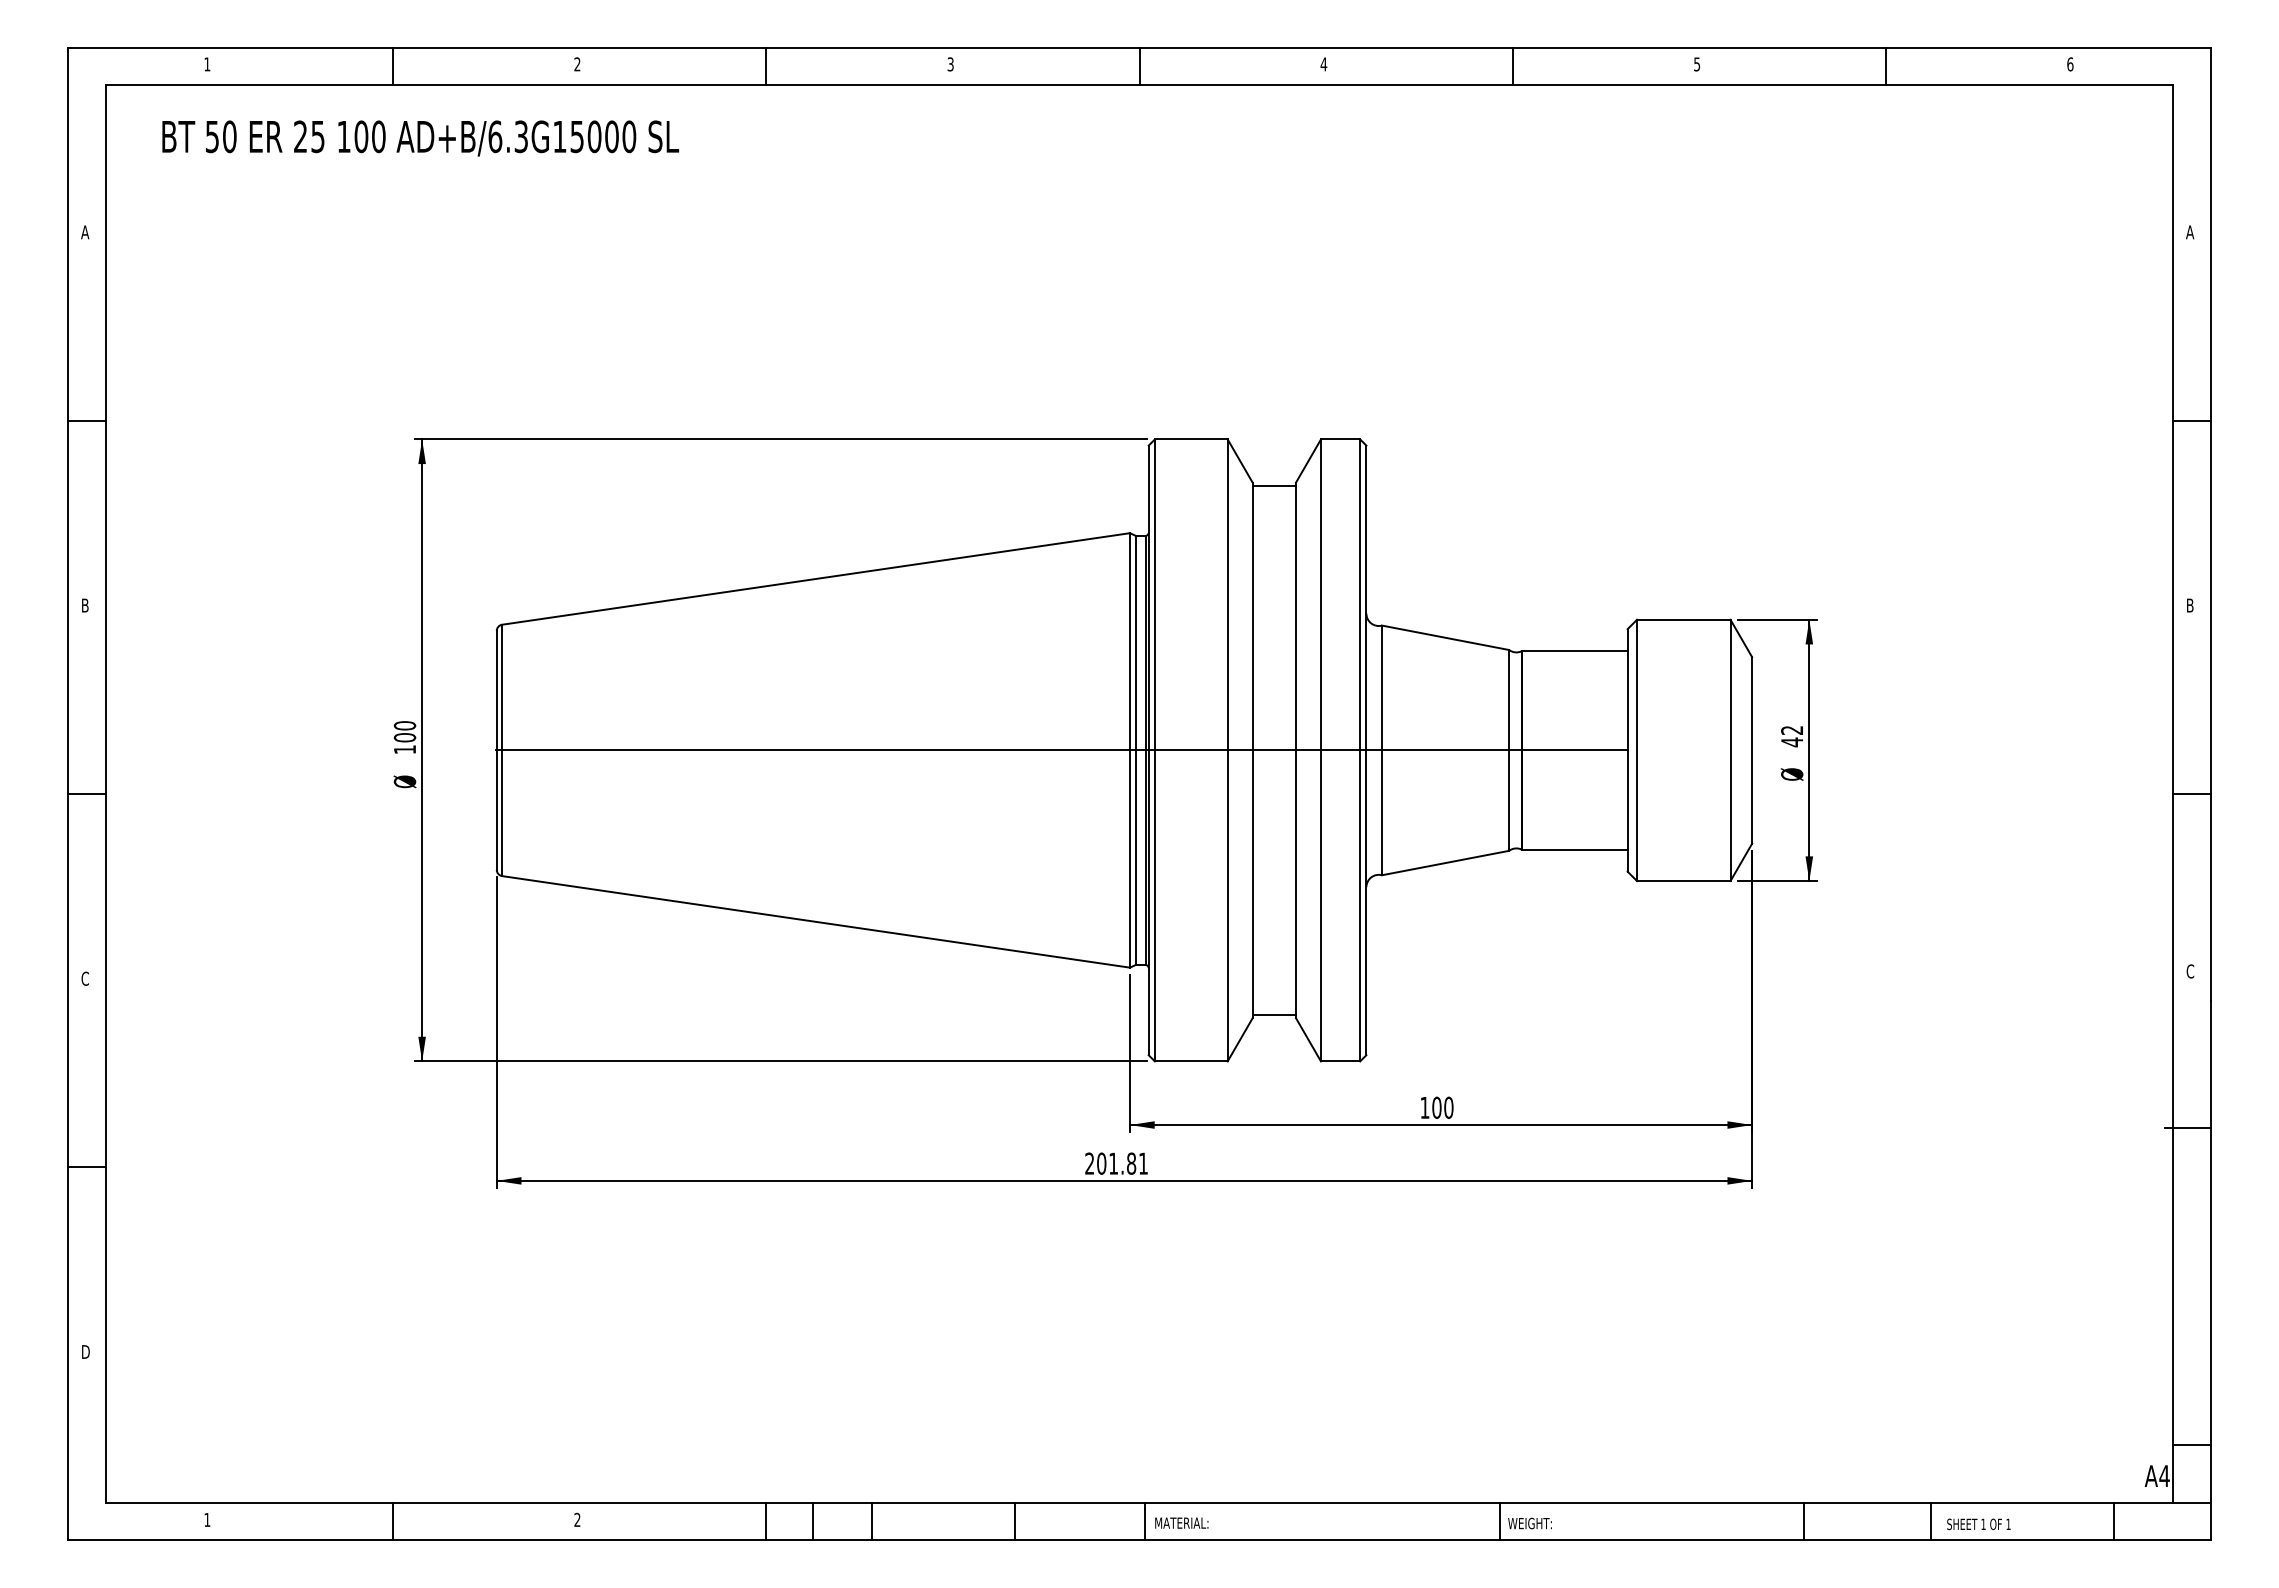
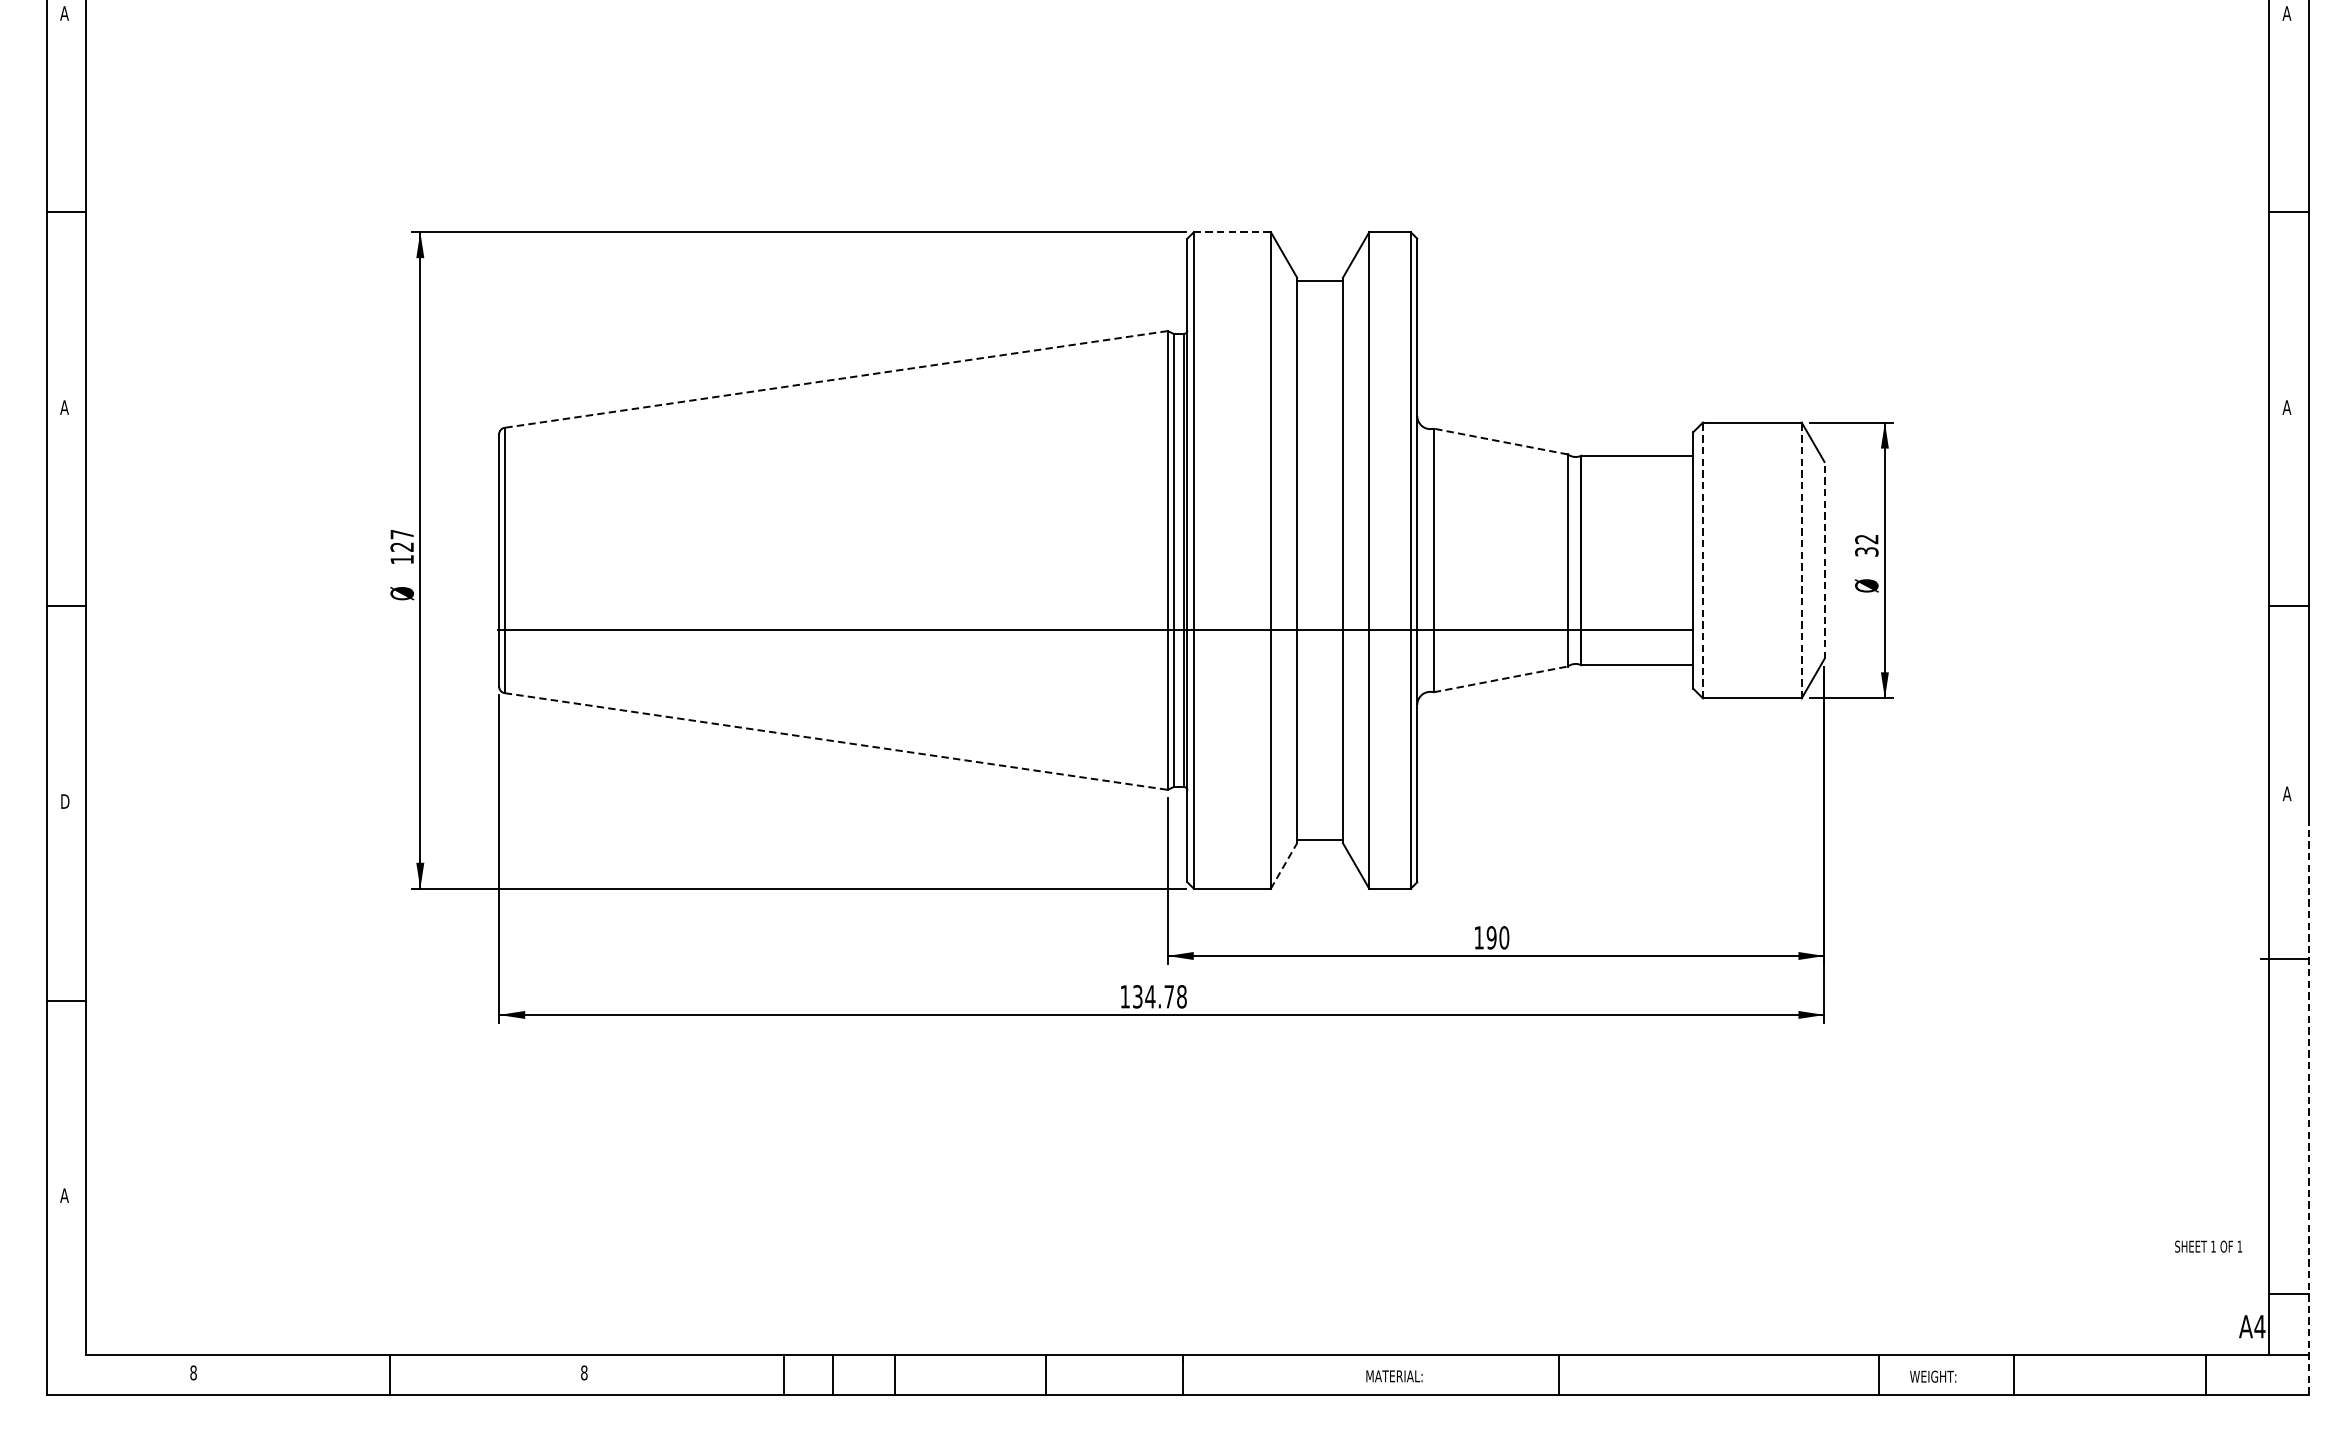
line: (1190, 439) -> (1231, 232), solid -> dashed
line: (815, 579) -> (835, 380), solid -> dashed
text: (85, 605) -> (64, 407), B -> A
text: (2190, 605) -> (2287, 407), B -> A
line: (1445, 637) -> (1500, 441), solid -> dashed
text: (404, 731) -> (401, 540), 100 -> 127
text: (1792, 742) -> (1867, 552), 42 -> 32
line: (1752, 749) -> (1824, 559), solid -> dashed
line: (1061, 750) -> (1095, 630), moved
line: (1637, 750) -> (1703, 560), solid -> dashed
line: (1730, 750) -> (1801, 560), solid -> dashed
line: (1445, 863) -> (1500, 679), solid -> dashed
line: (816, 921) -> (836, 741), solid -> dashed
text: (2190, 971) -> (2287, 793), C -> A
text: (85, 978) -> (64, 801), C -> D
line: (1240, 1039) -> (1284, 865), solid -> dashed
text: (1436, 1107) -> (1491, 937), 100 -> 190
text: (1116, 1163) -> (1153, 996), 201.81 -> 134.78
line: (2210, 1270) -> (2308, 1109), solid -> dashed
text: (85, 1351) -> (64, 1195), D -> A
text: (207, 1519) -> (193, 1372), 1 -> 8
text: (577, 1520) -> (584, 1373), 2 -> 8
text: (1181, 1522) -> (1394, 1375), moved
text: (1529, 1523) -> (1932, 1376), moved
text: (1978, 1524) -> (2208, 1246), moved

